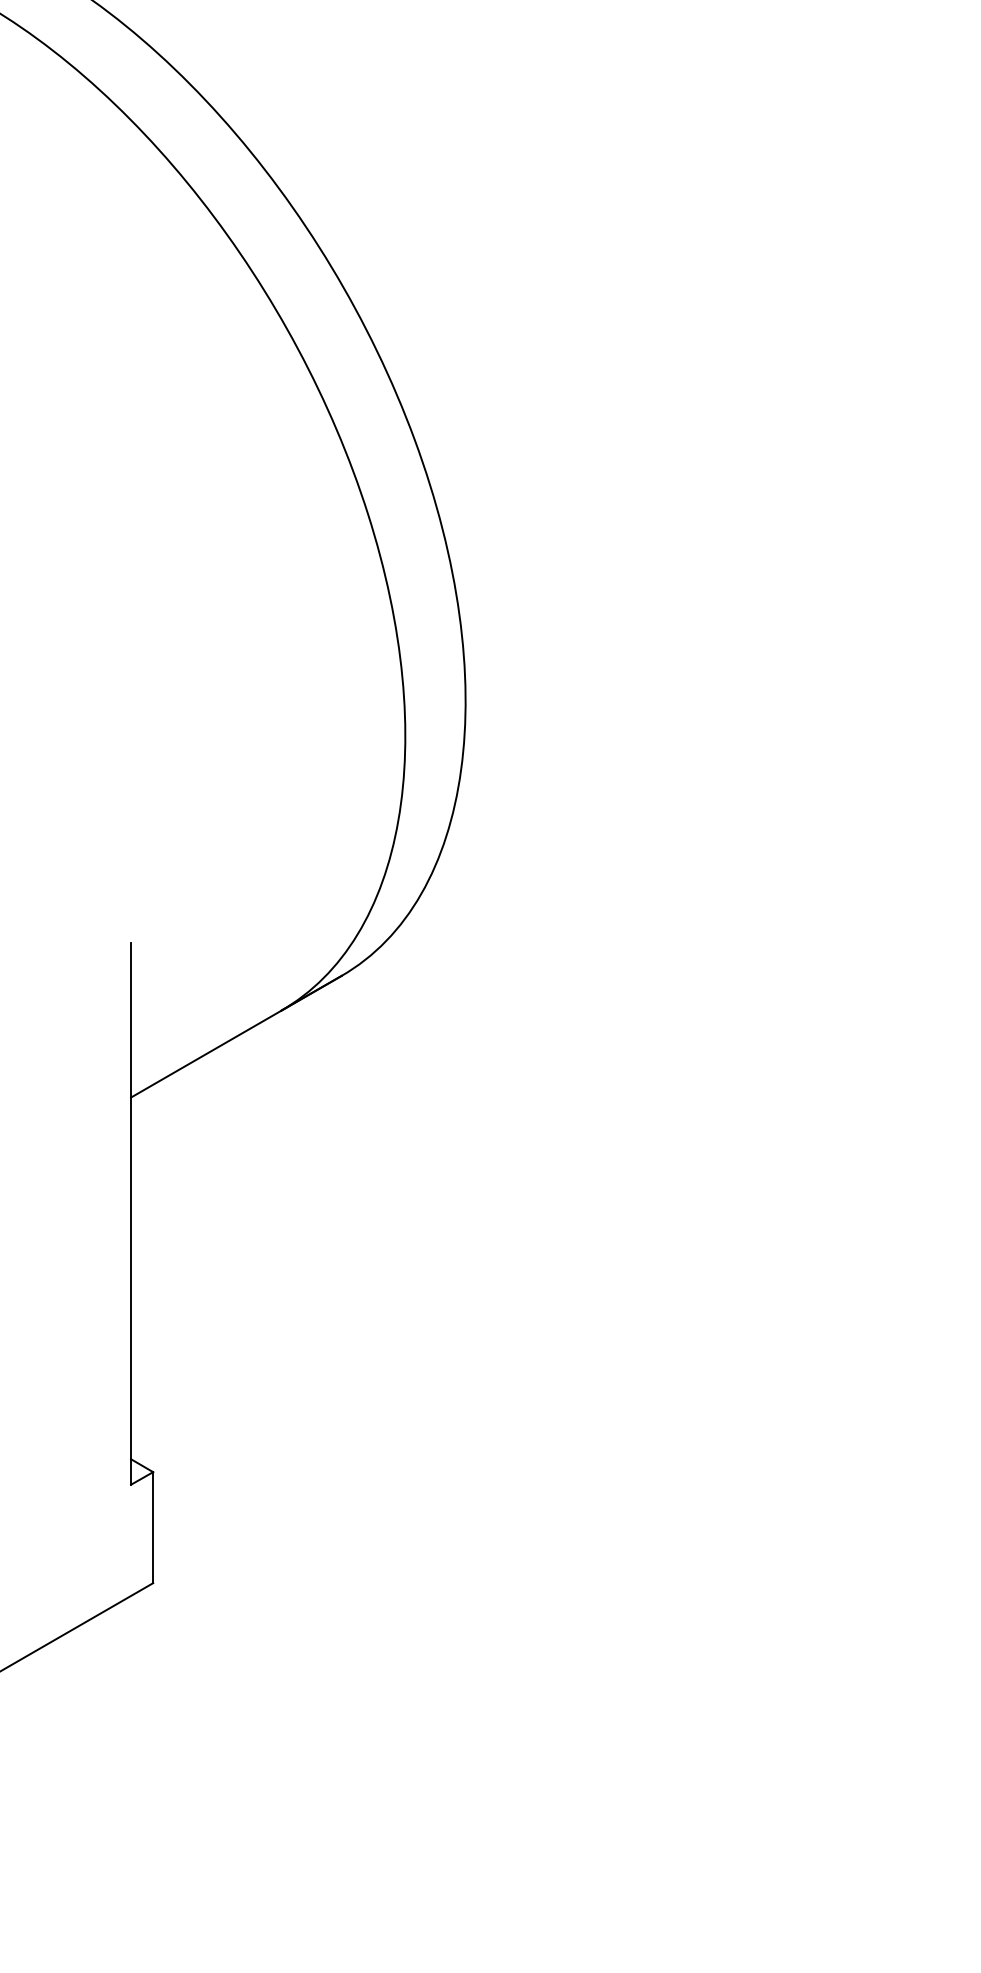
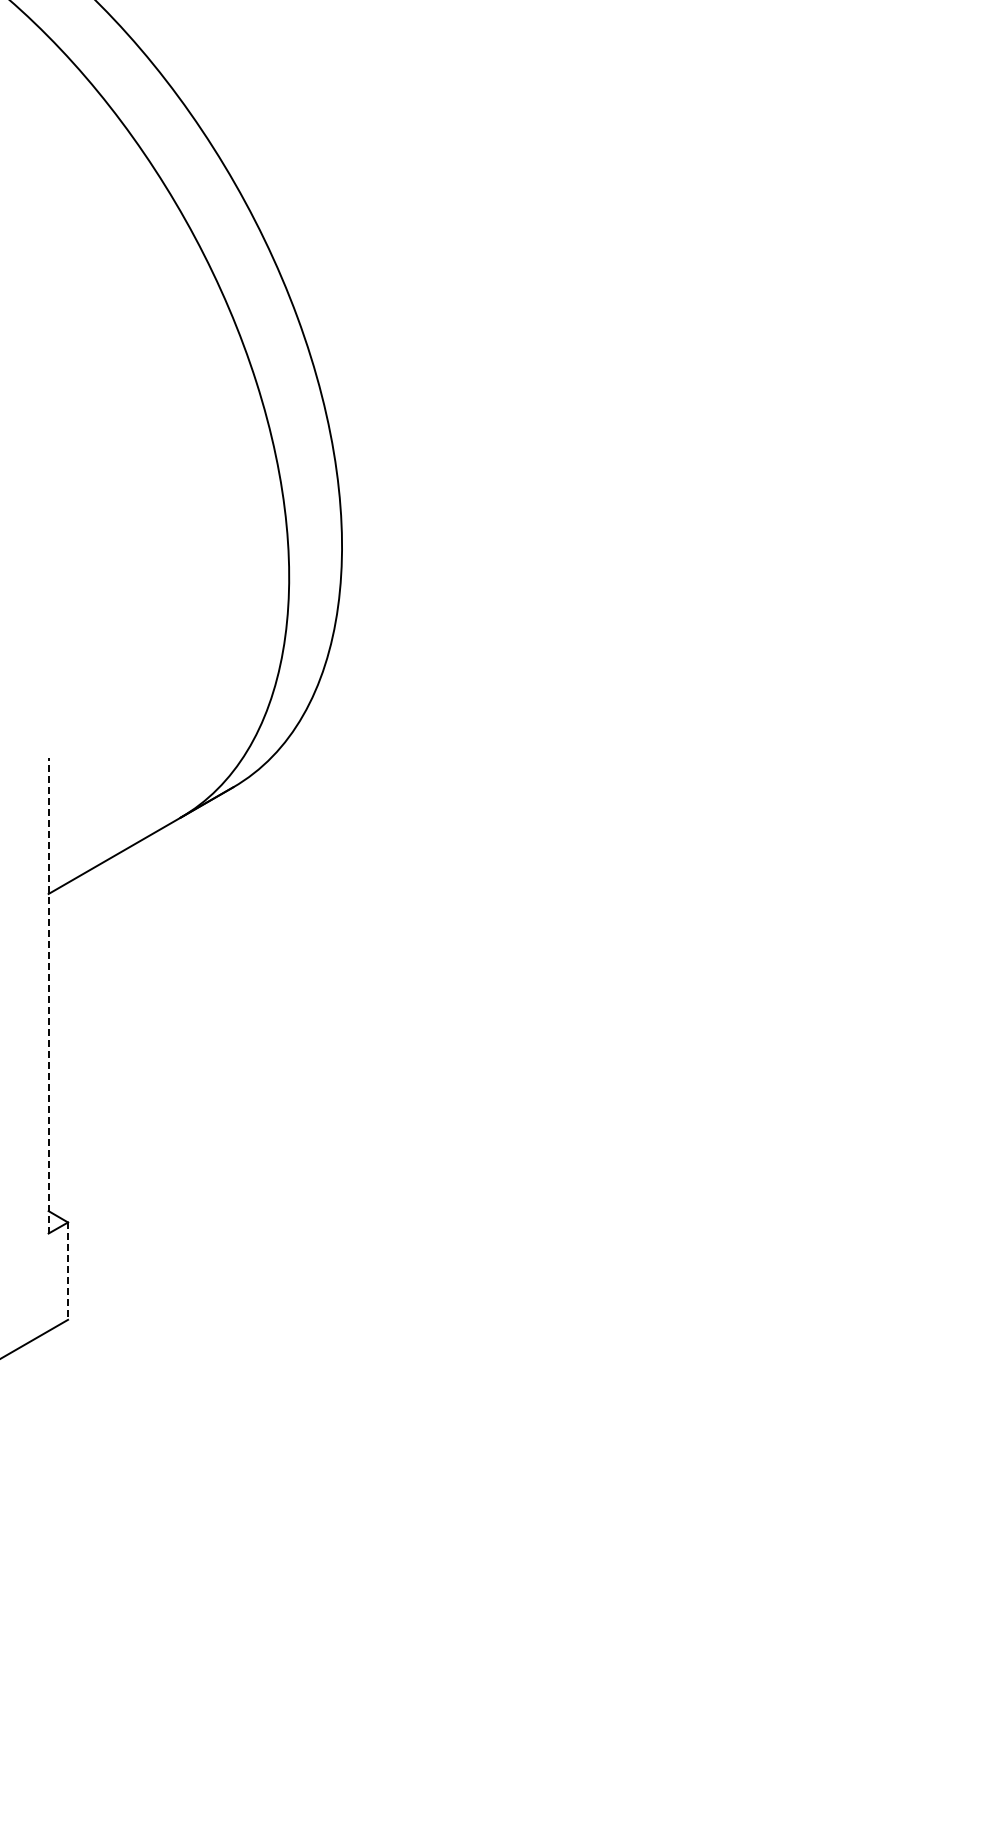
line: (130, 1213) -> (48, 995), solid -> dashed
line: (153, 1528) -> (68, 1271), solid -> dashed

